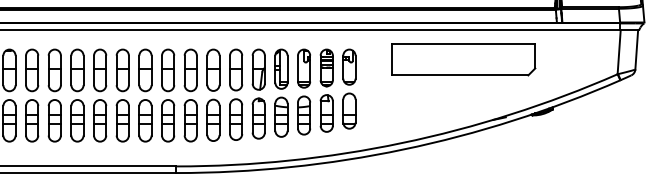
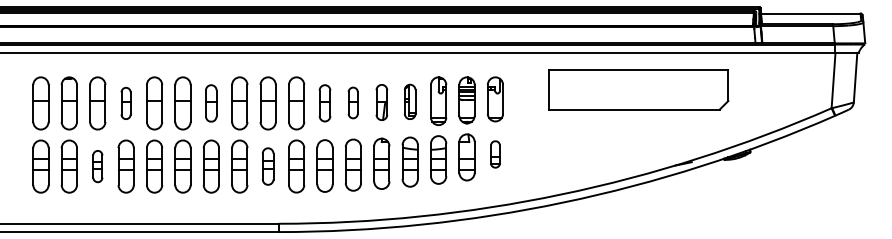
part: (280, 68) -> (409, 101), size x0.7
part: (235, 69) -> (352, 102), size x0.6
part: (258, 69) -> (381, 102), size x0.7
part: (54, 70) -> (125, 103), size x0.6
part: (122, 70) -> (210, 103), size x0.7
part: (213, 70) -> (324, 103), size x0.7
part: (349, 111) -> (495, 154), size x0.6
part: (31, 120) -> (97, 166), size x0.6
part: (167, 120) -> (267, 166), size x0.7

